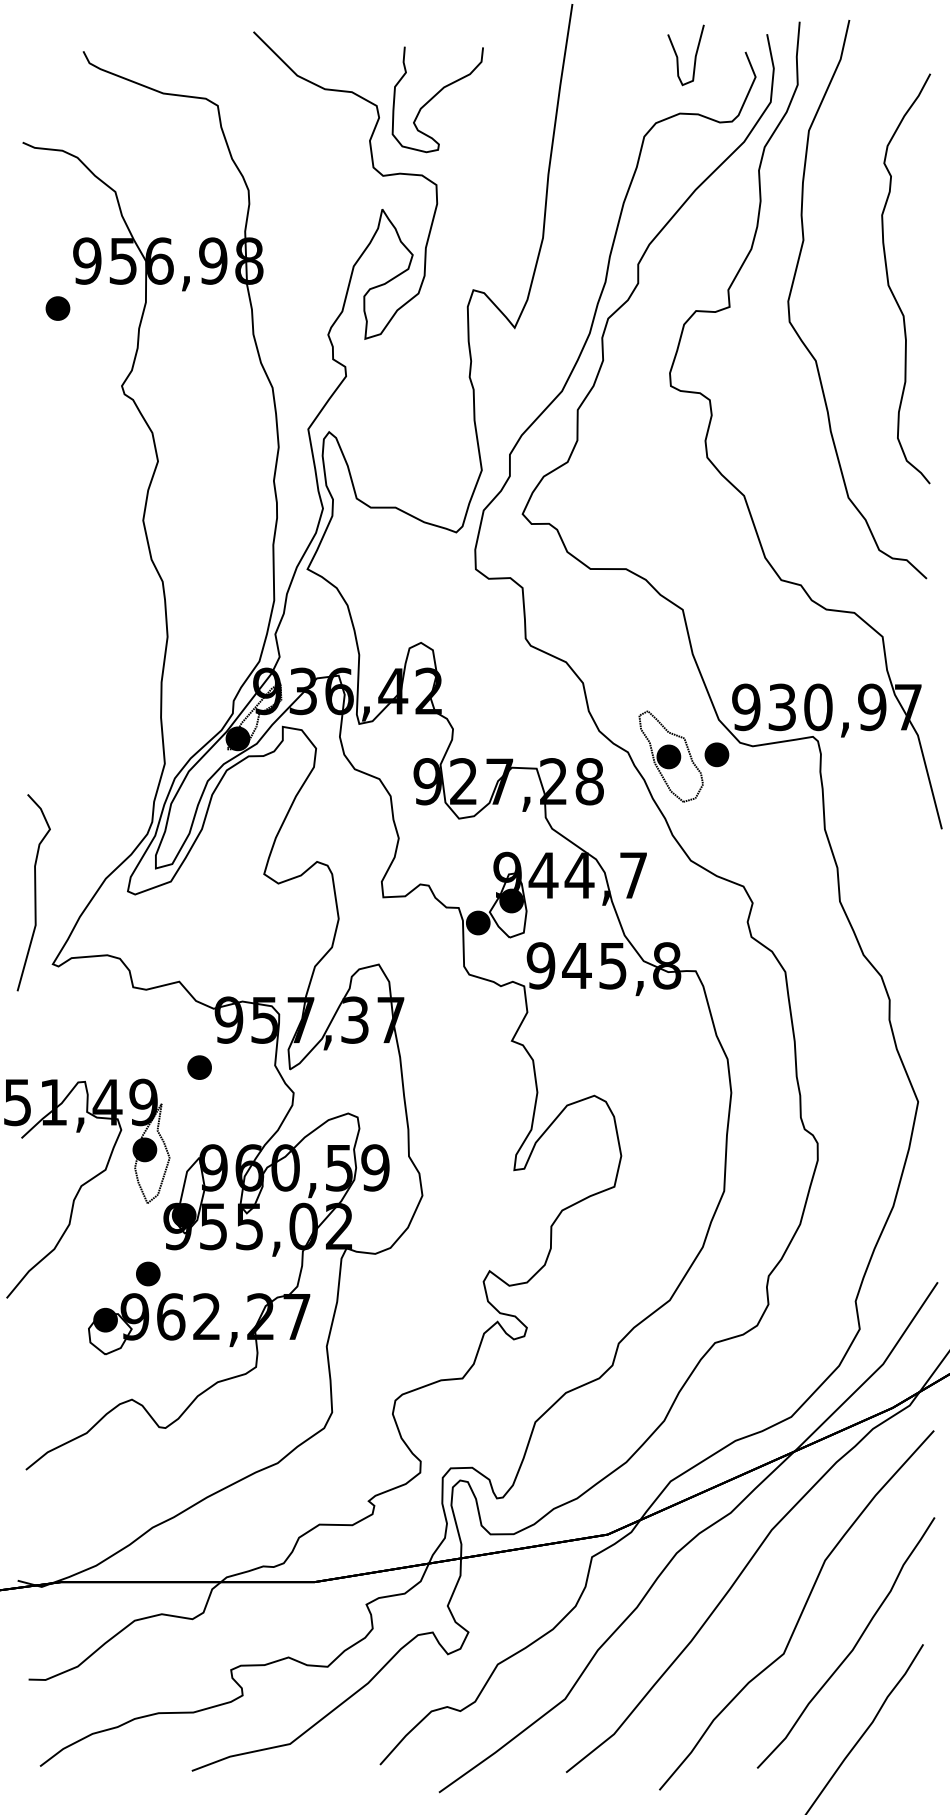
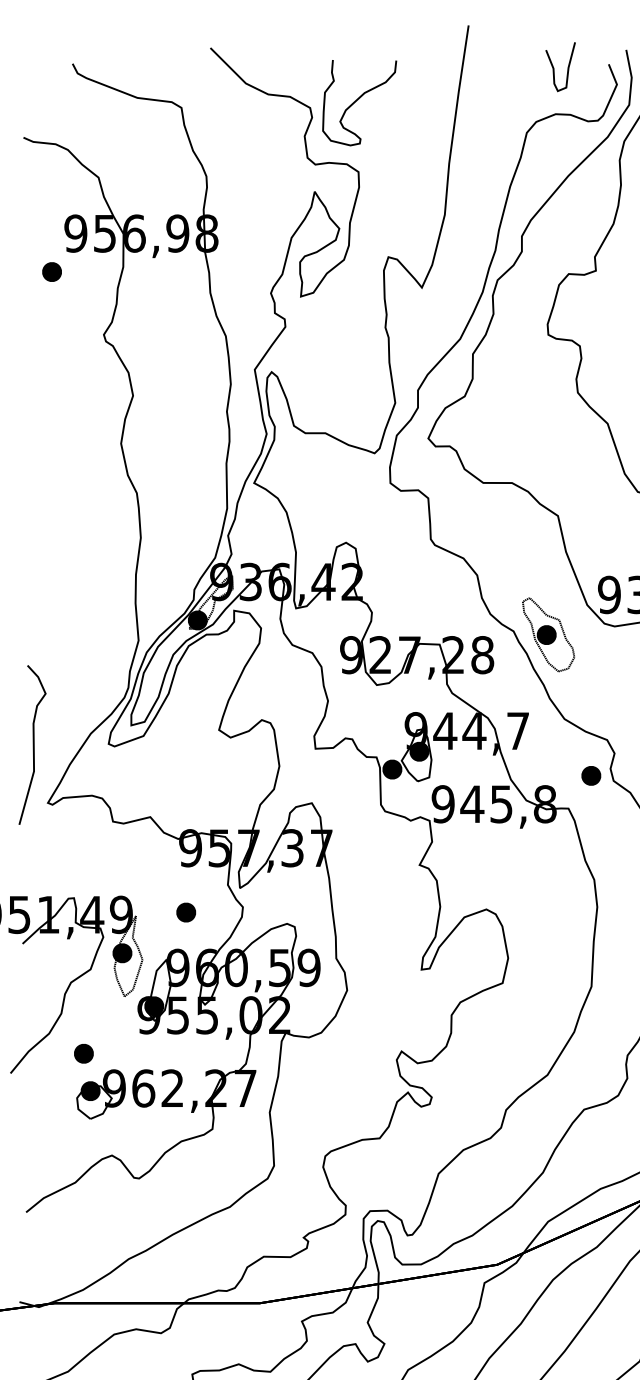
part: (716, 754) -> (590, 775), moved
part: (199, 1067) -> (186, 912), moved
part: (148, 1273) -> (84, 1053), moved

